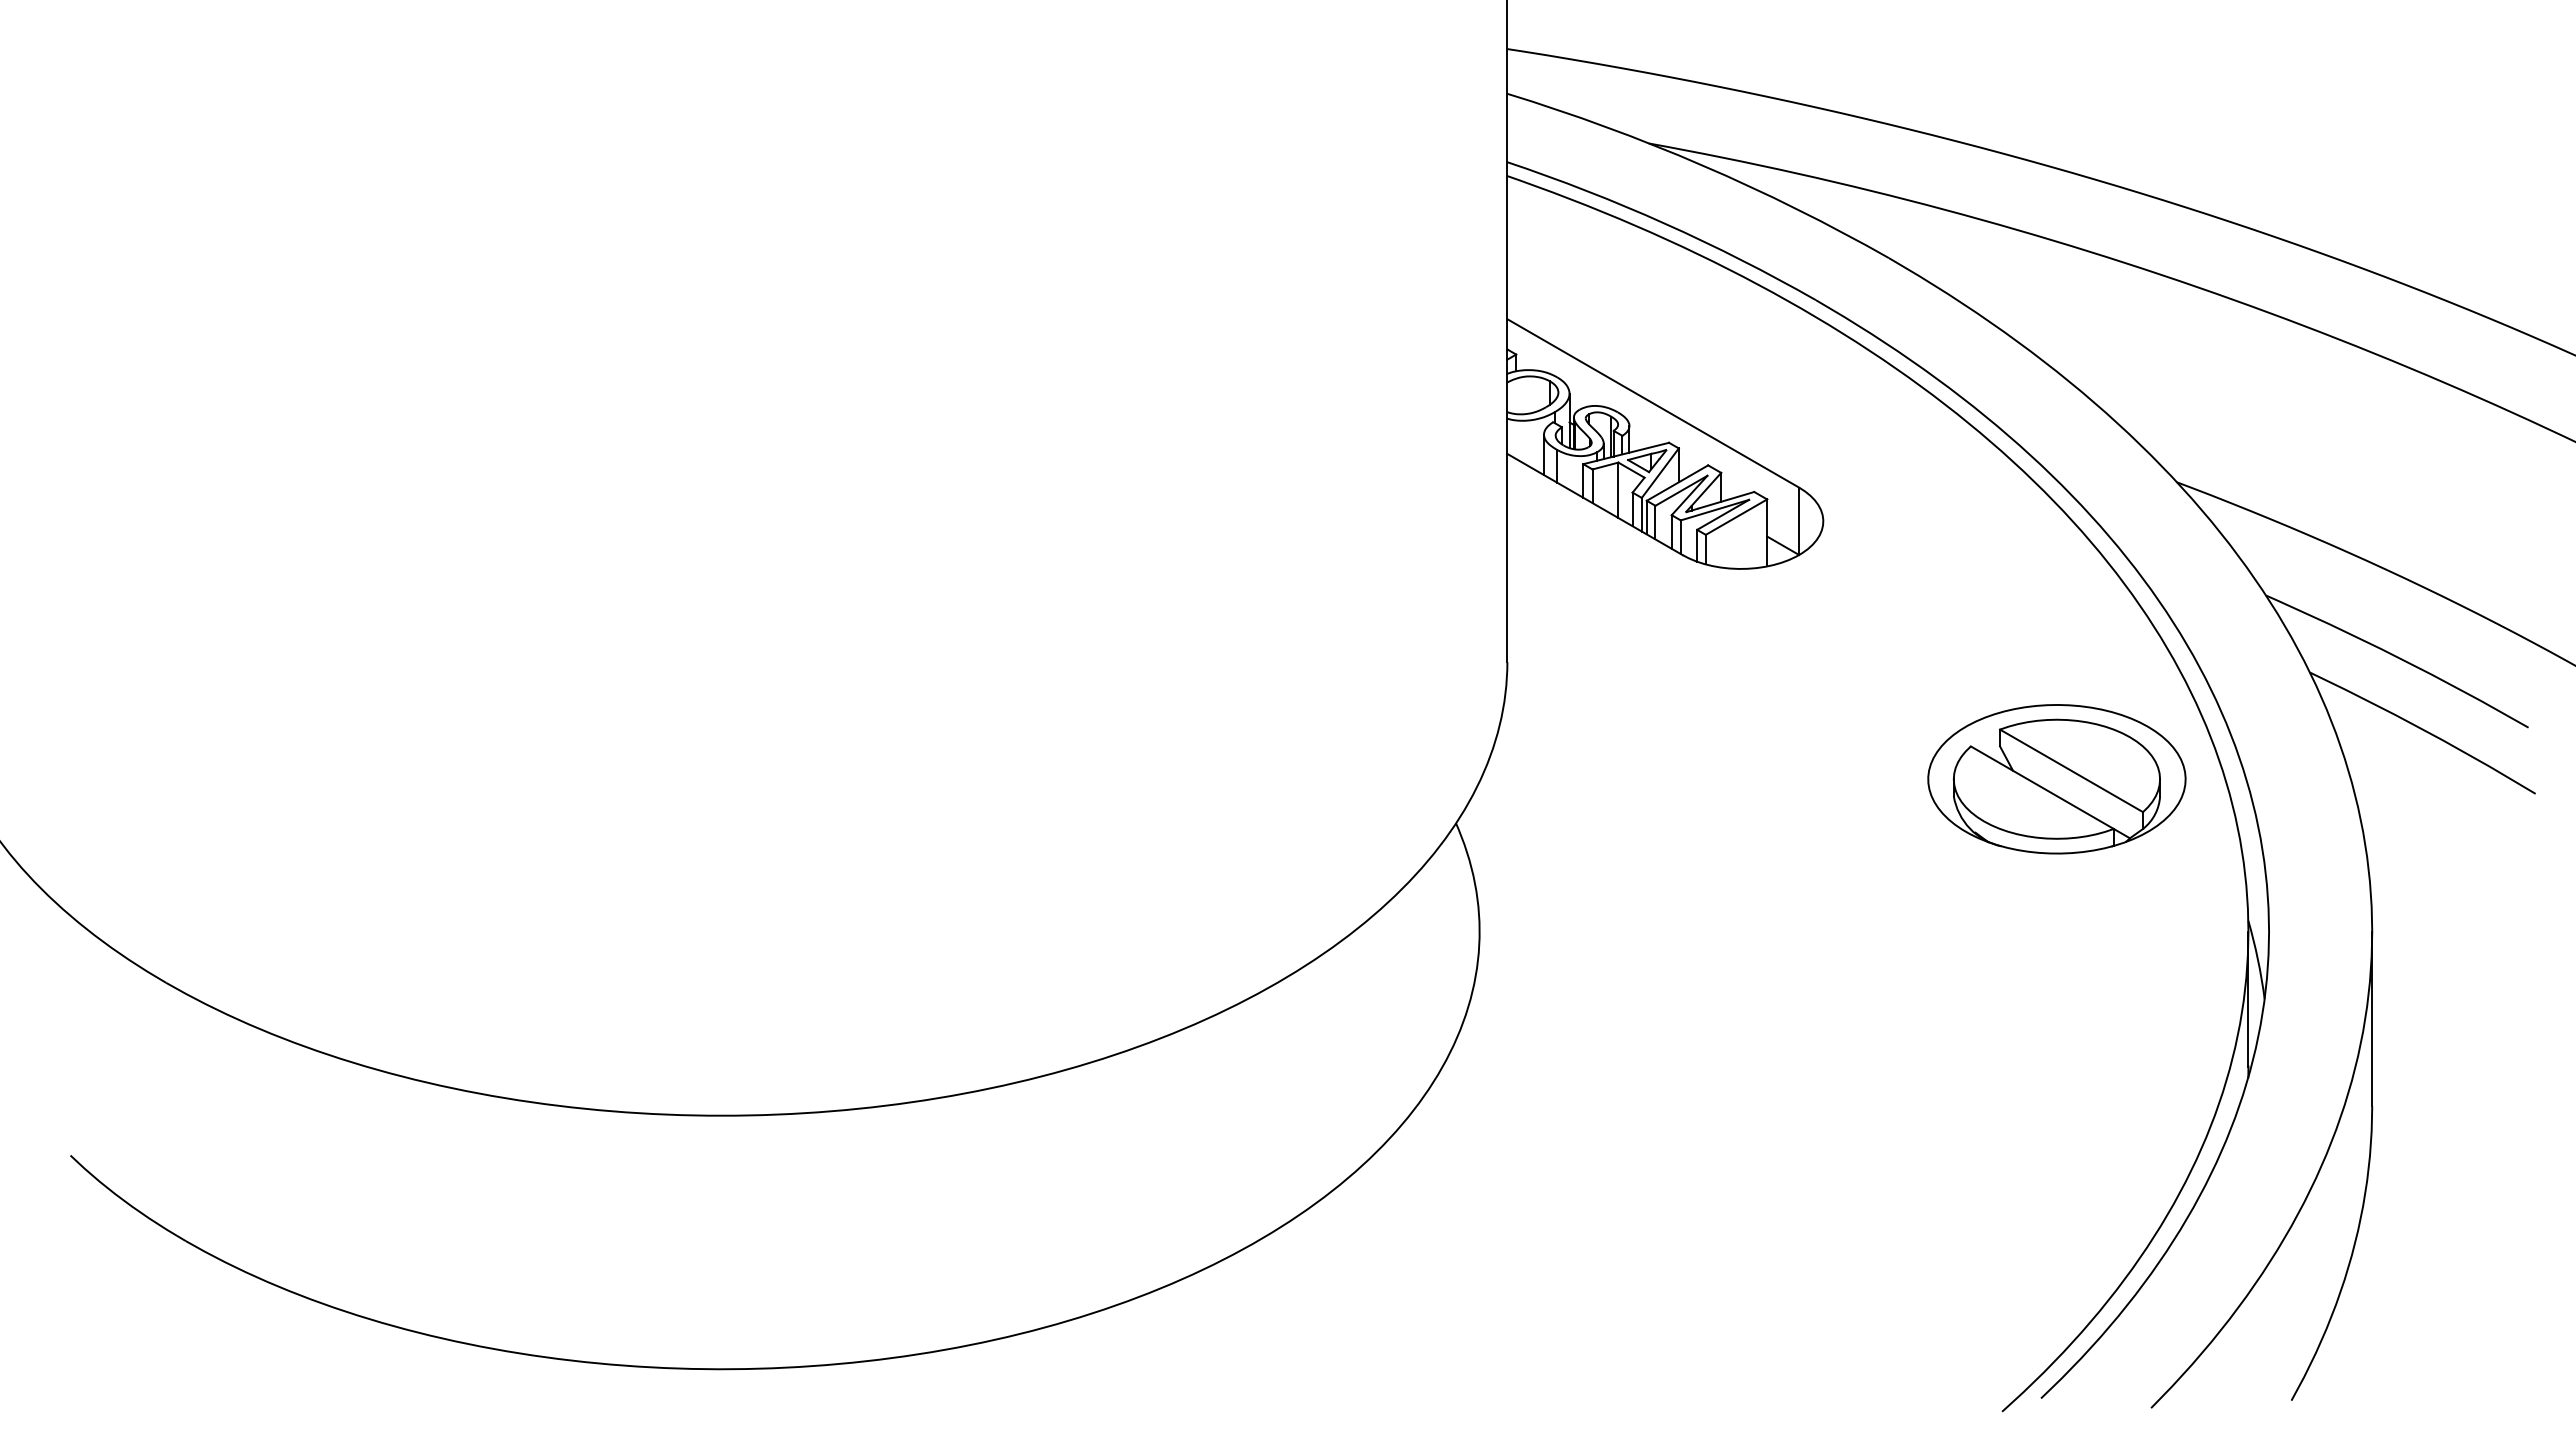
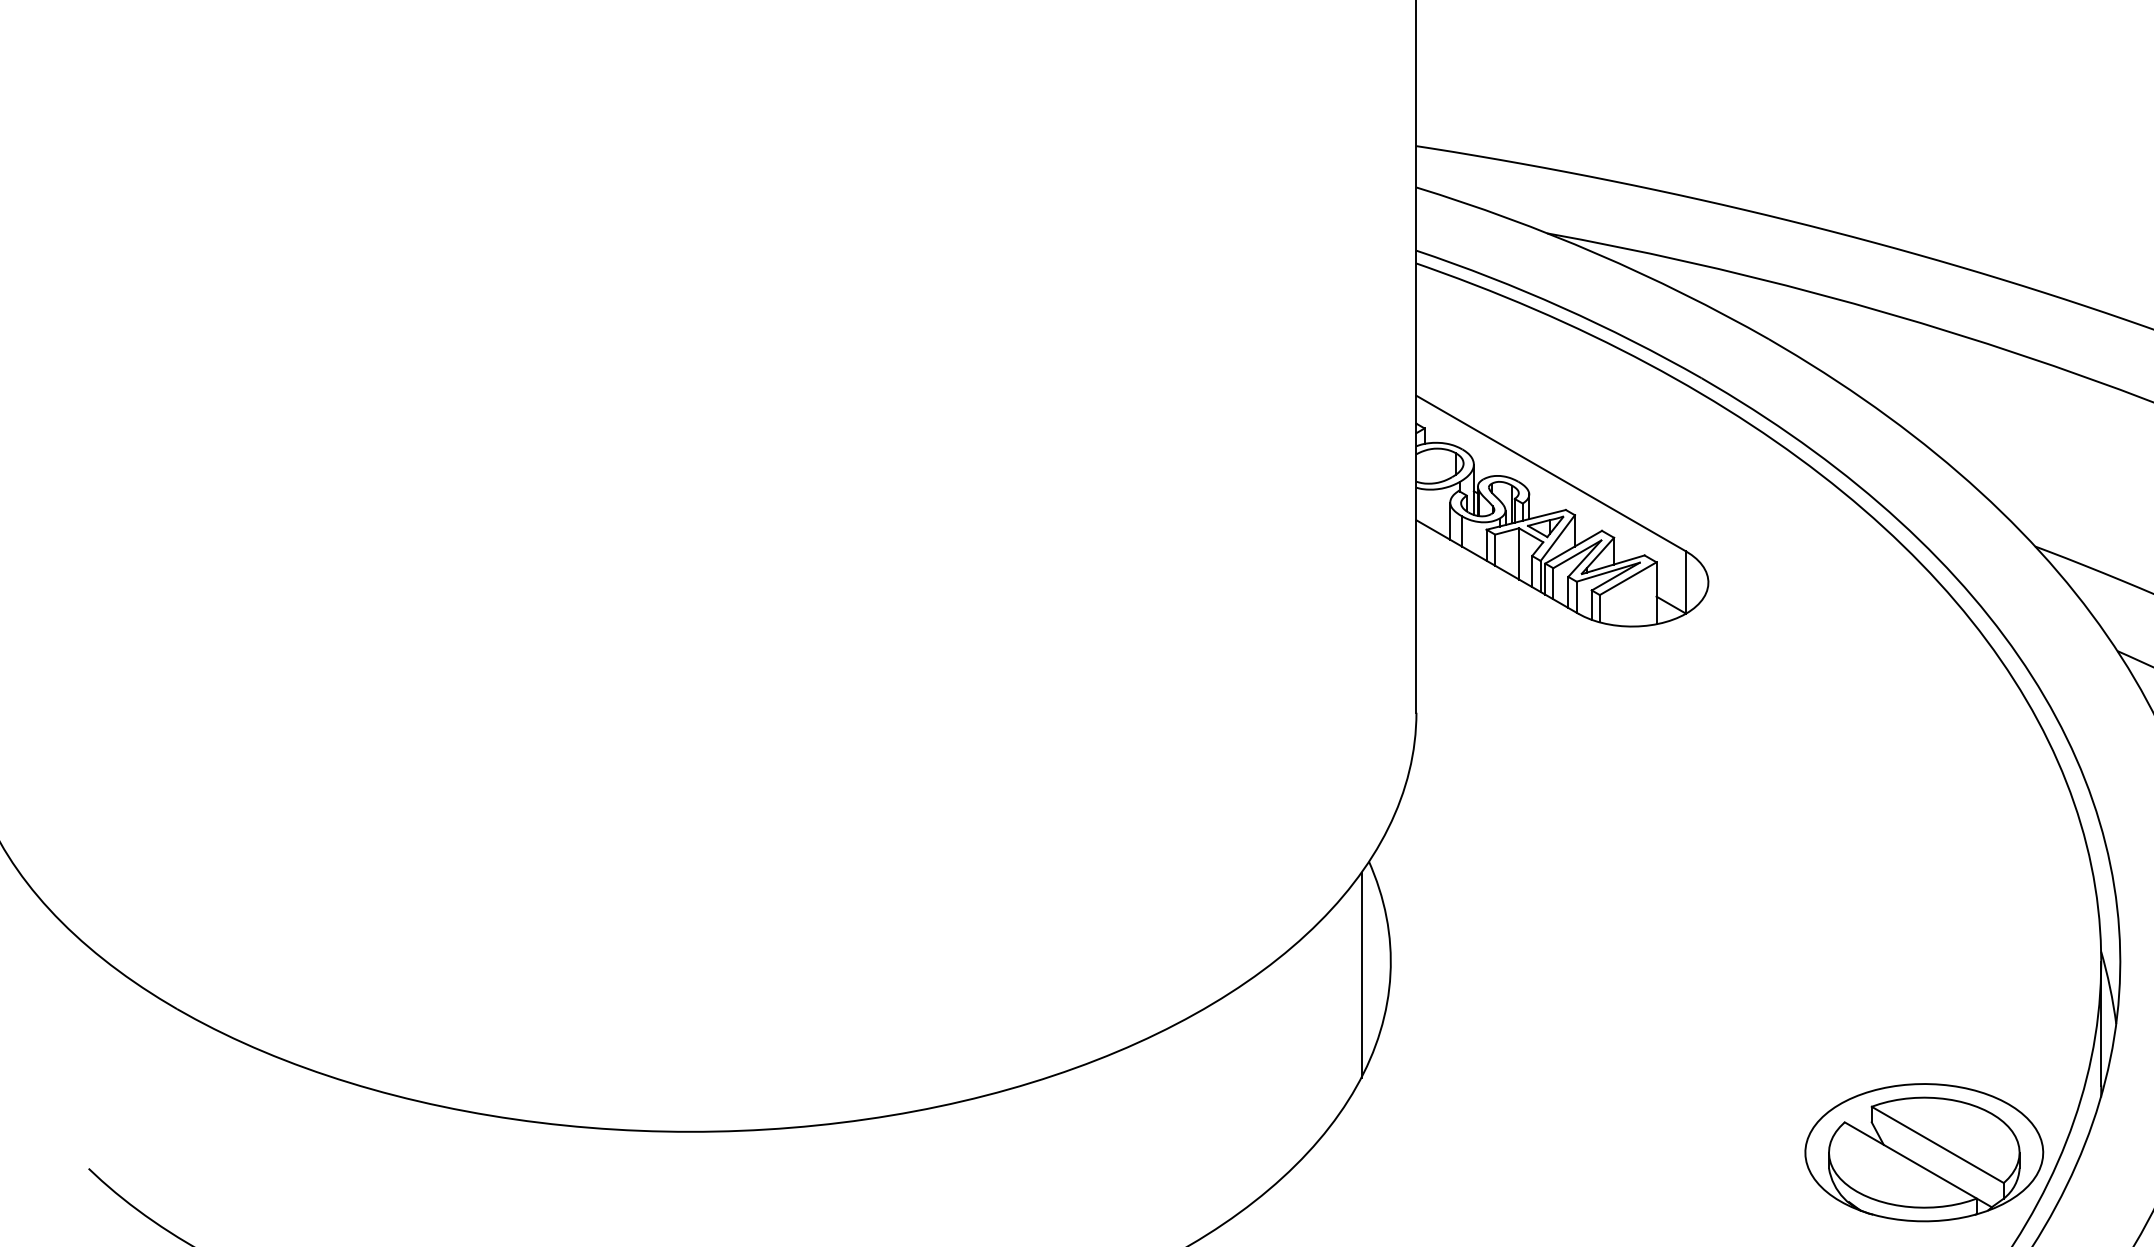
part: (2056, 779) -> (1923, 1152), moved
line: (1447, 945) -> (1361, 974), added

